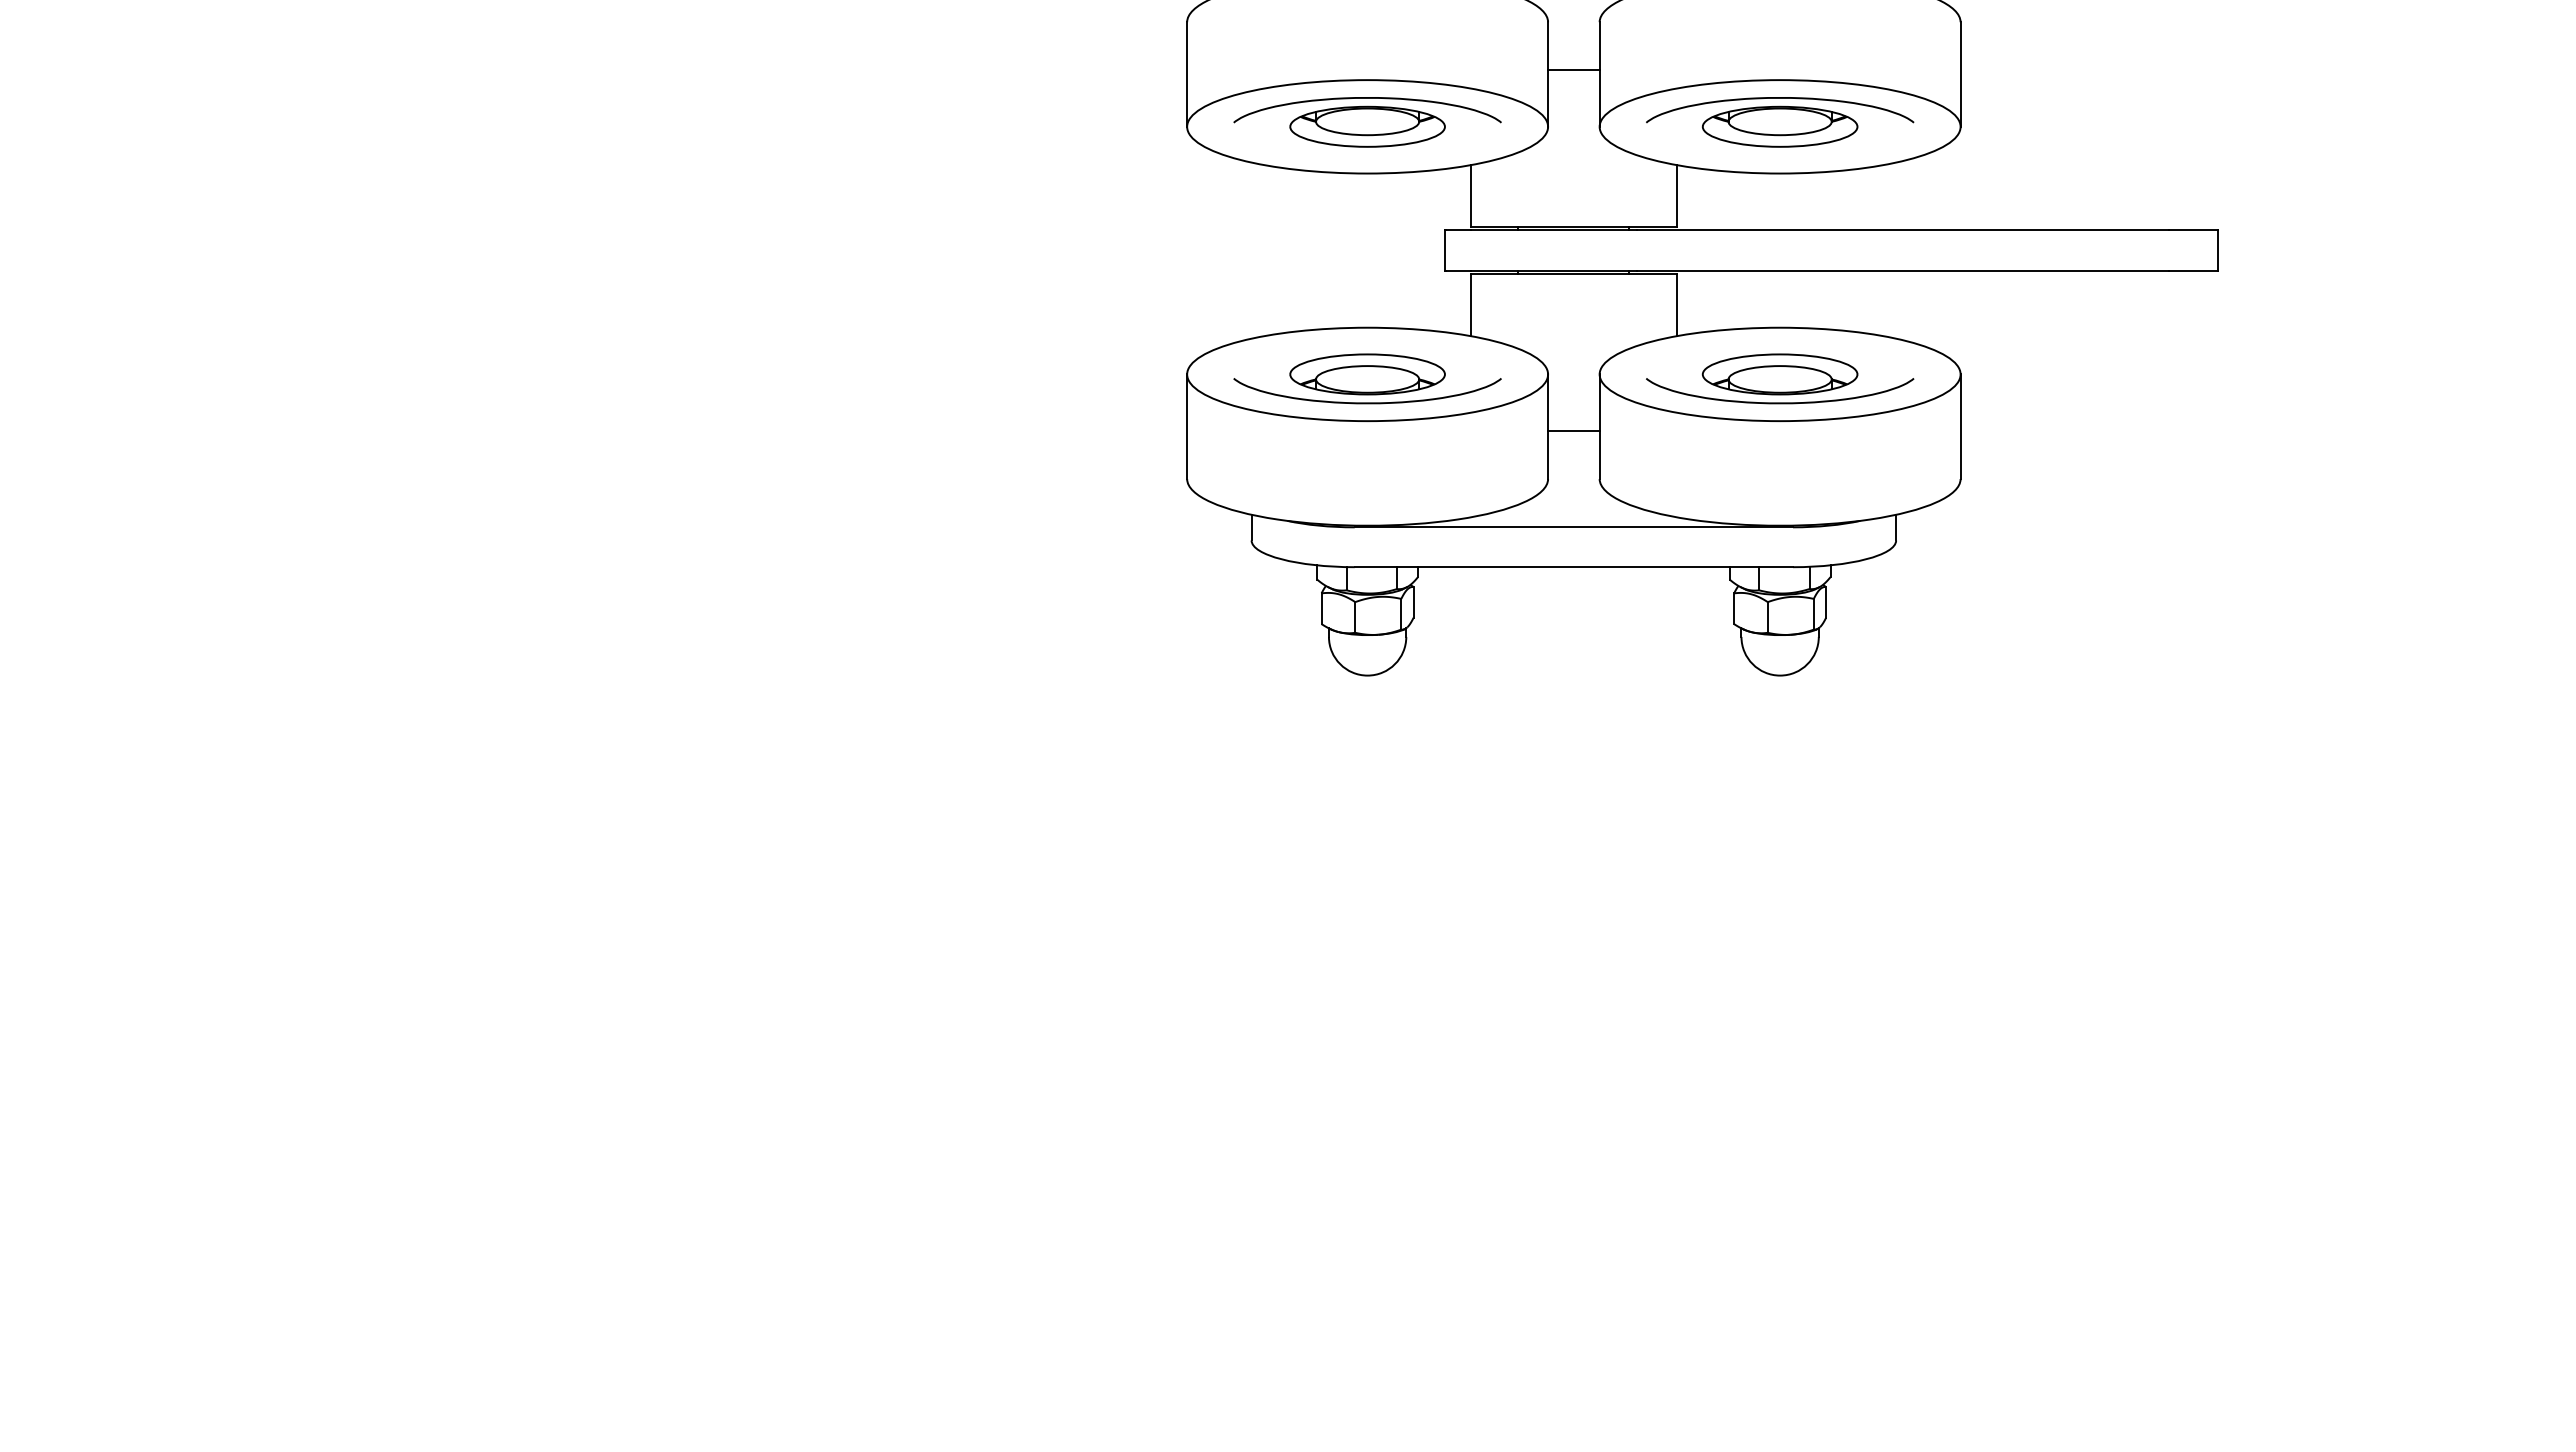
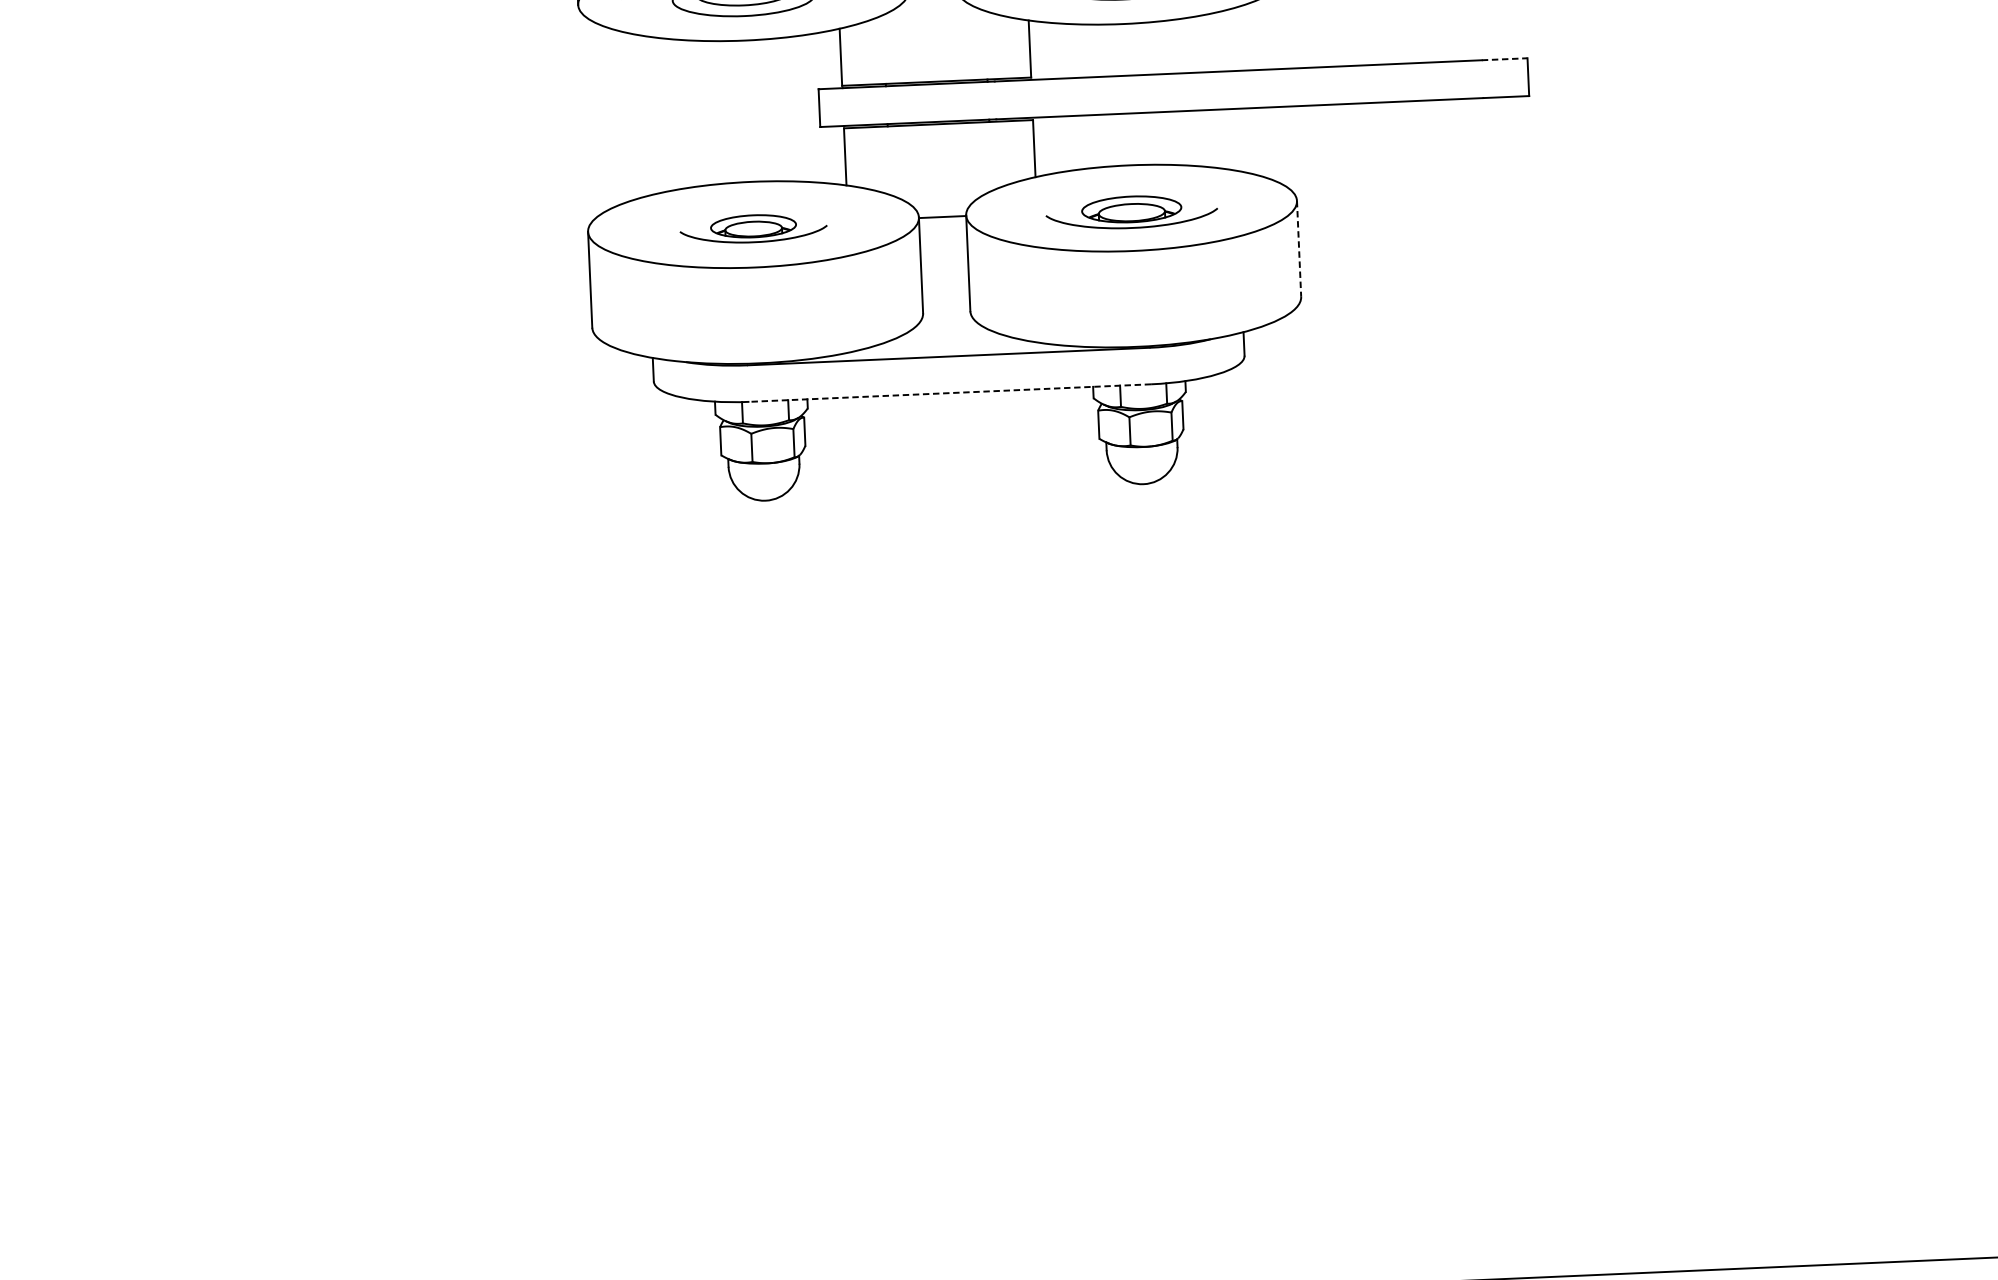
line: (2193, 230) -> (1504, 59), solid -> dashed
part: (1367, 378) -> (753, 228), size x0.6
part: (1780, 378) -> (1132, 211), size x0.7
line: (1960, 427) -> (1299, 249), solid -> dashed
line: (1573, 431) -> (942, 217), moved
line: (1573, 567) -> (949, 393), solid -> dashed

